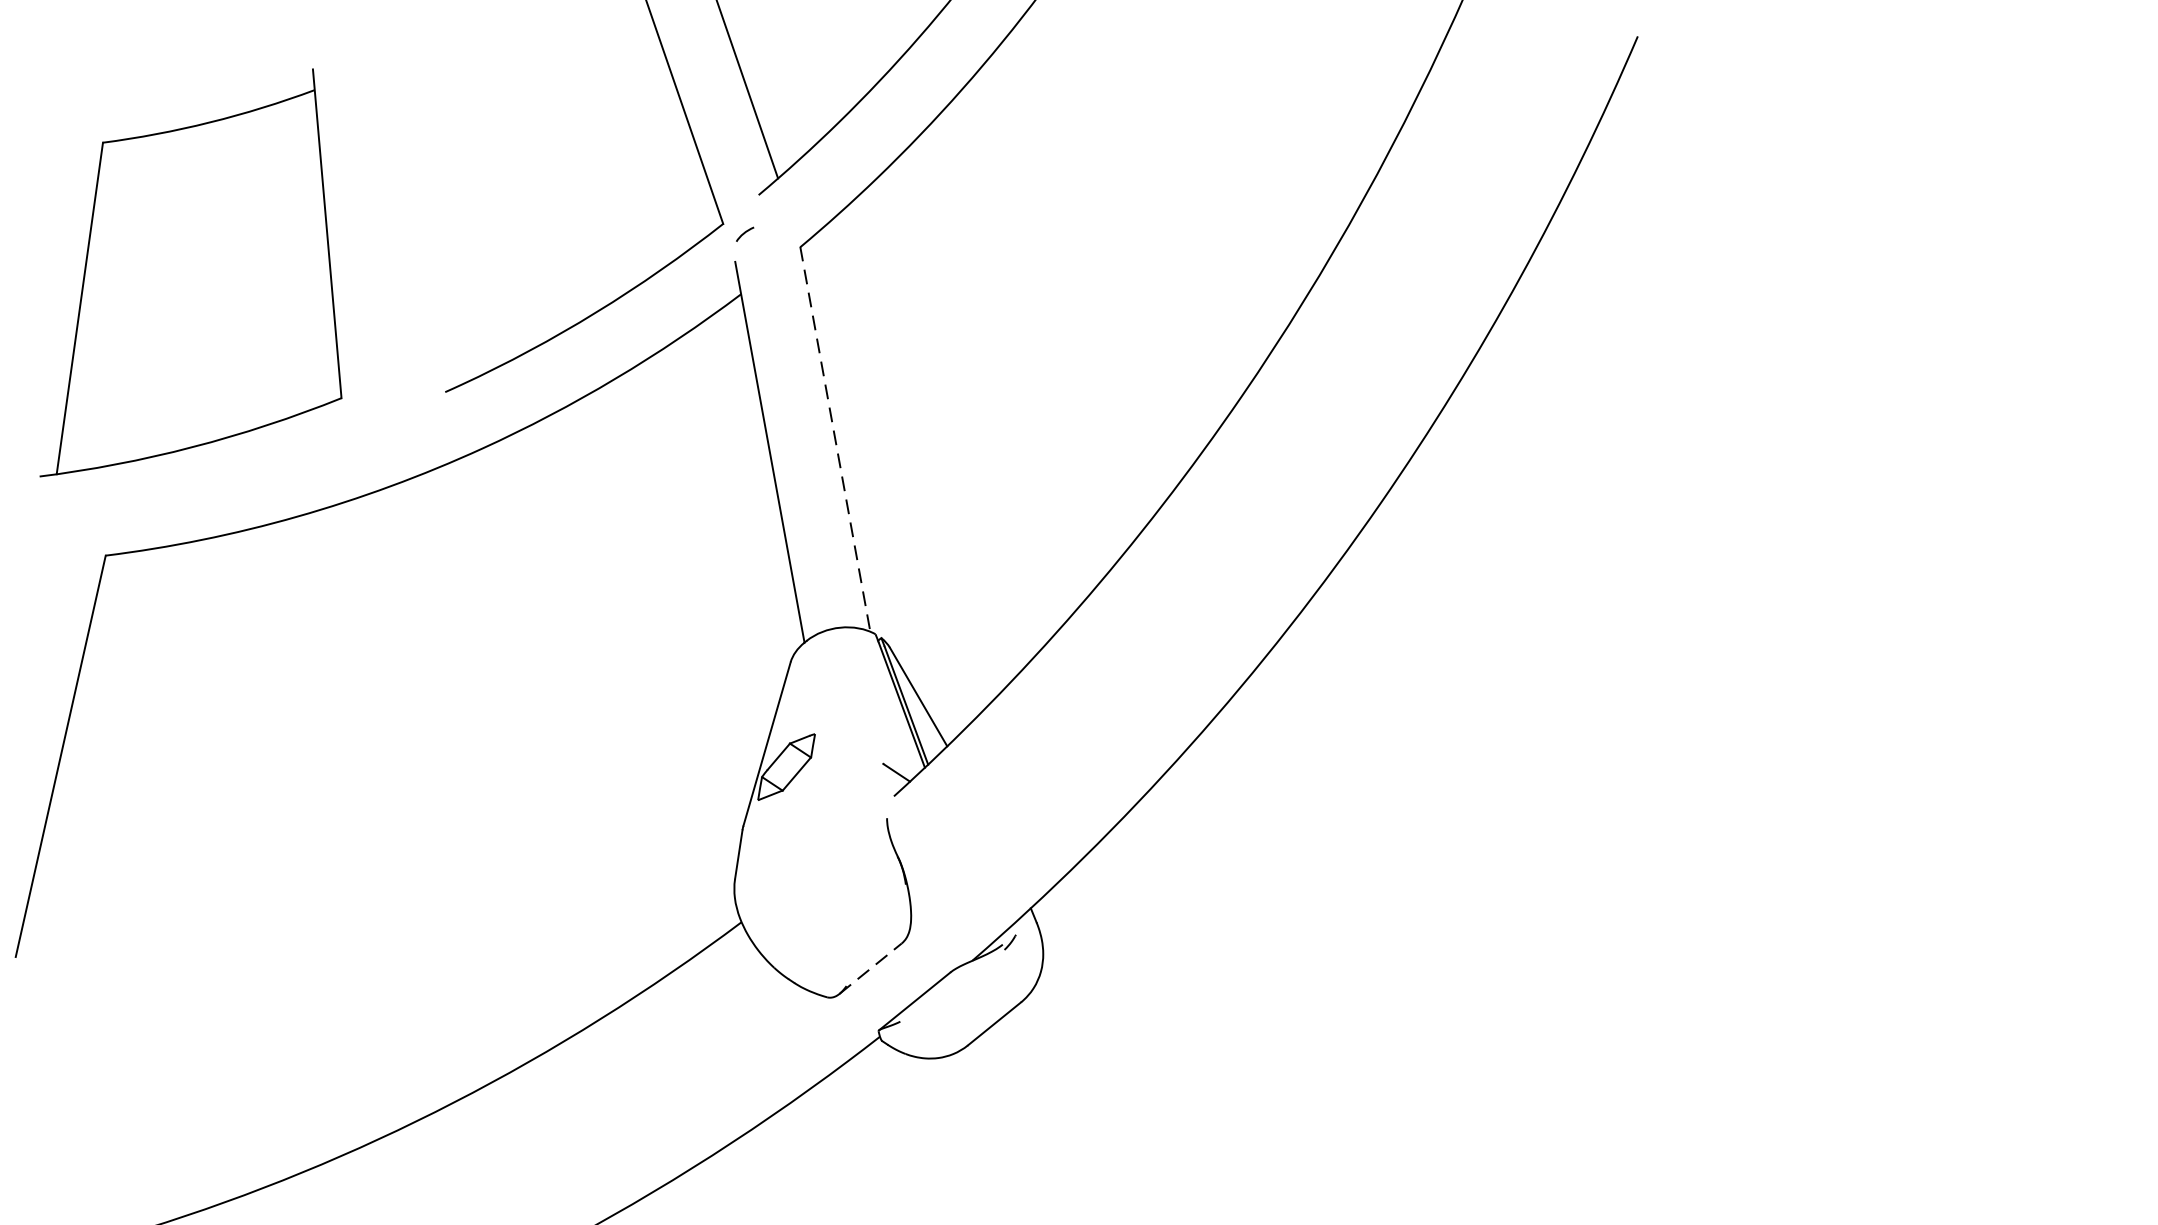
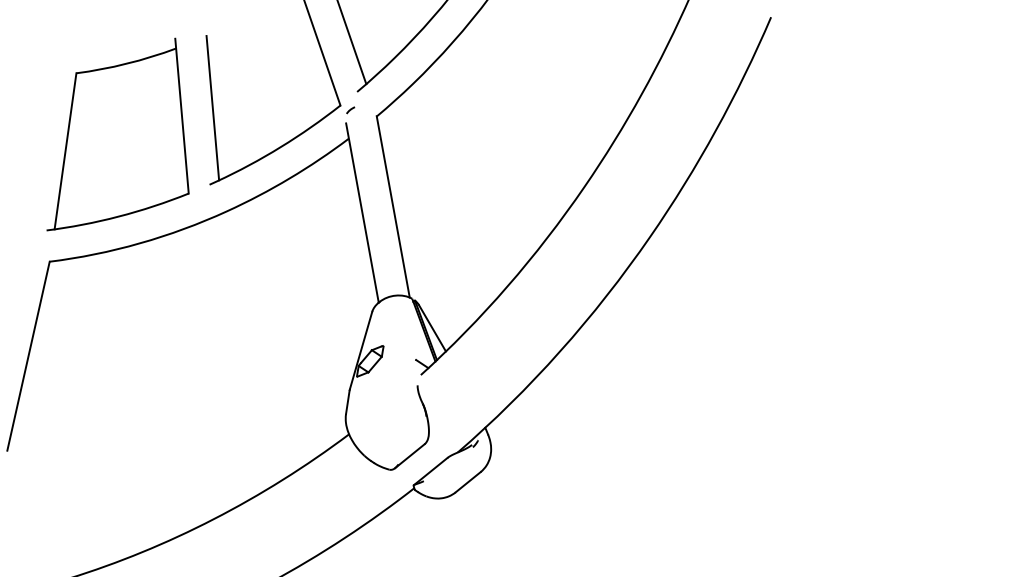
line: (451, 230) -> (212, 108), added
part: (190, 272) -> (117, 134), moved
line: (835, 440) -> (393, 207), dashed -> solid
line: (869, 969) -> (409, 456), dashed -> solid

